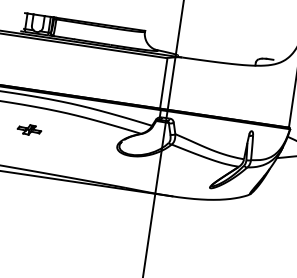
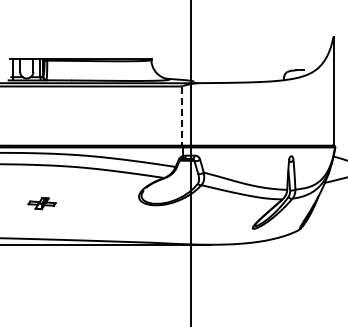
line: (163, 83) -> (181, 116), solid -> dashed
part: (28, 129) -> (41, 203), moved

